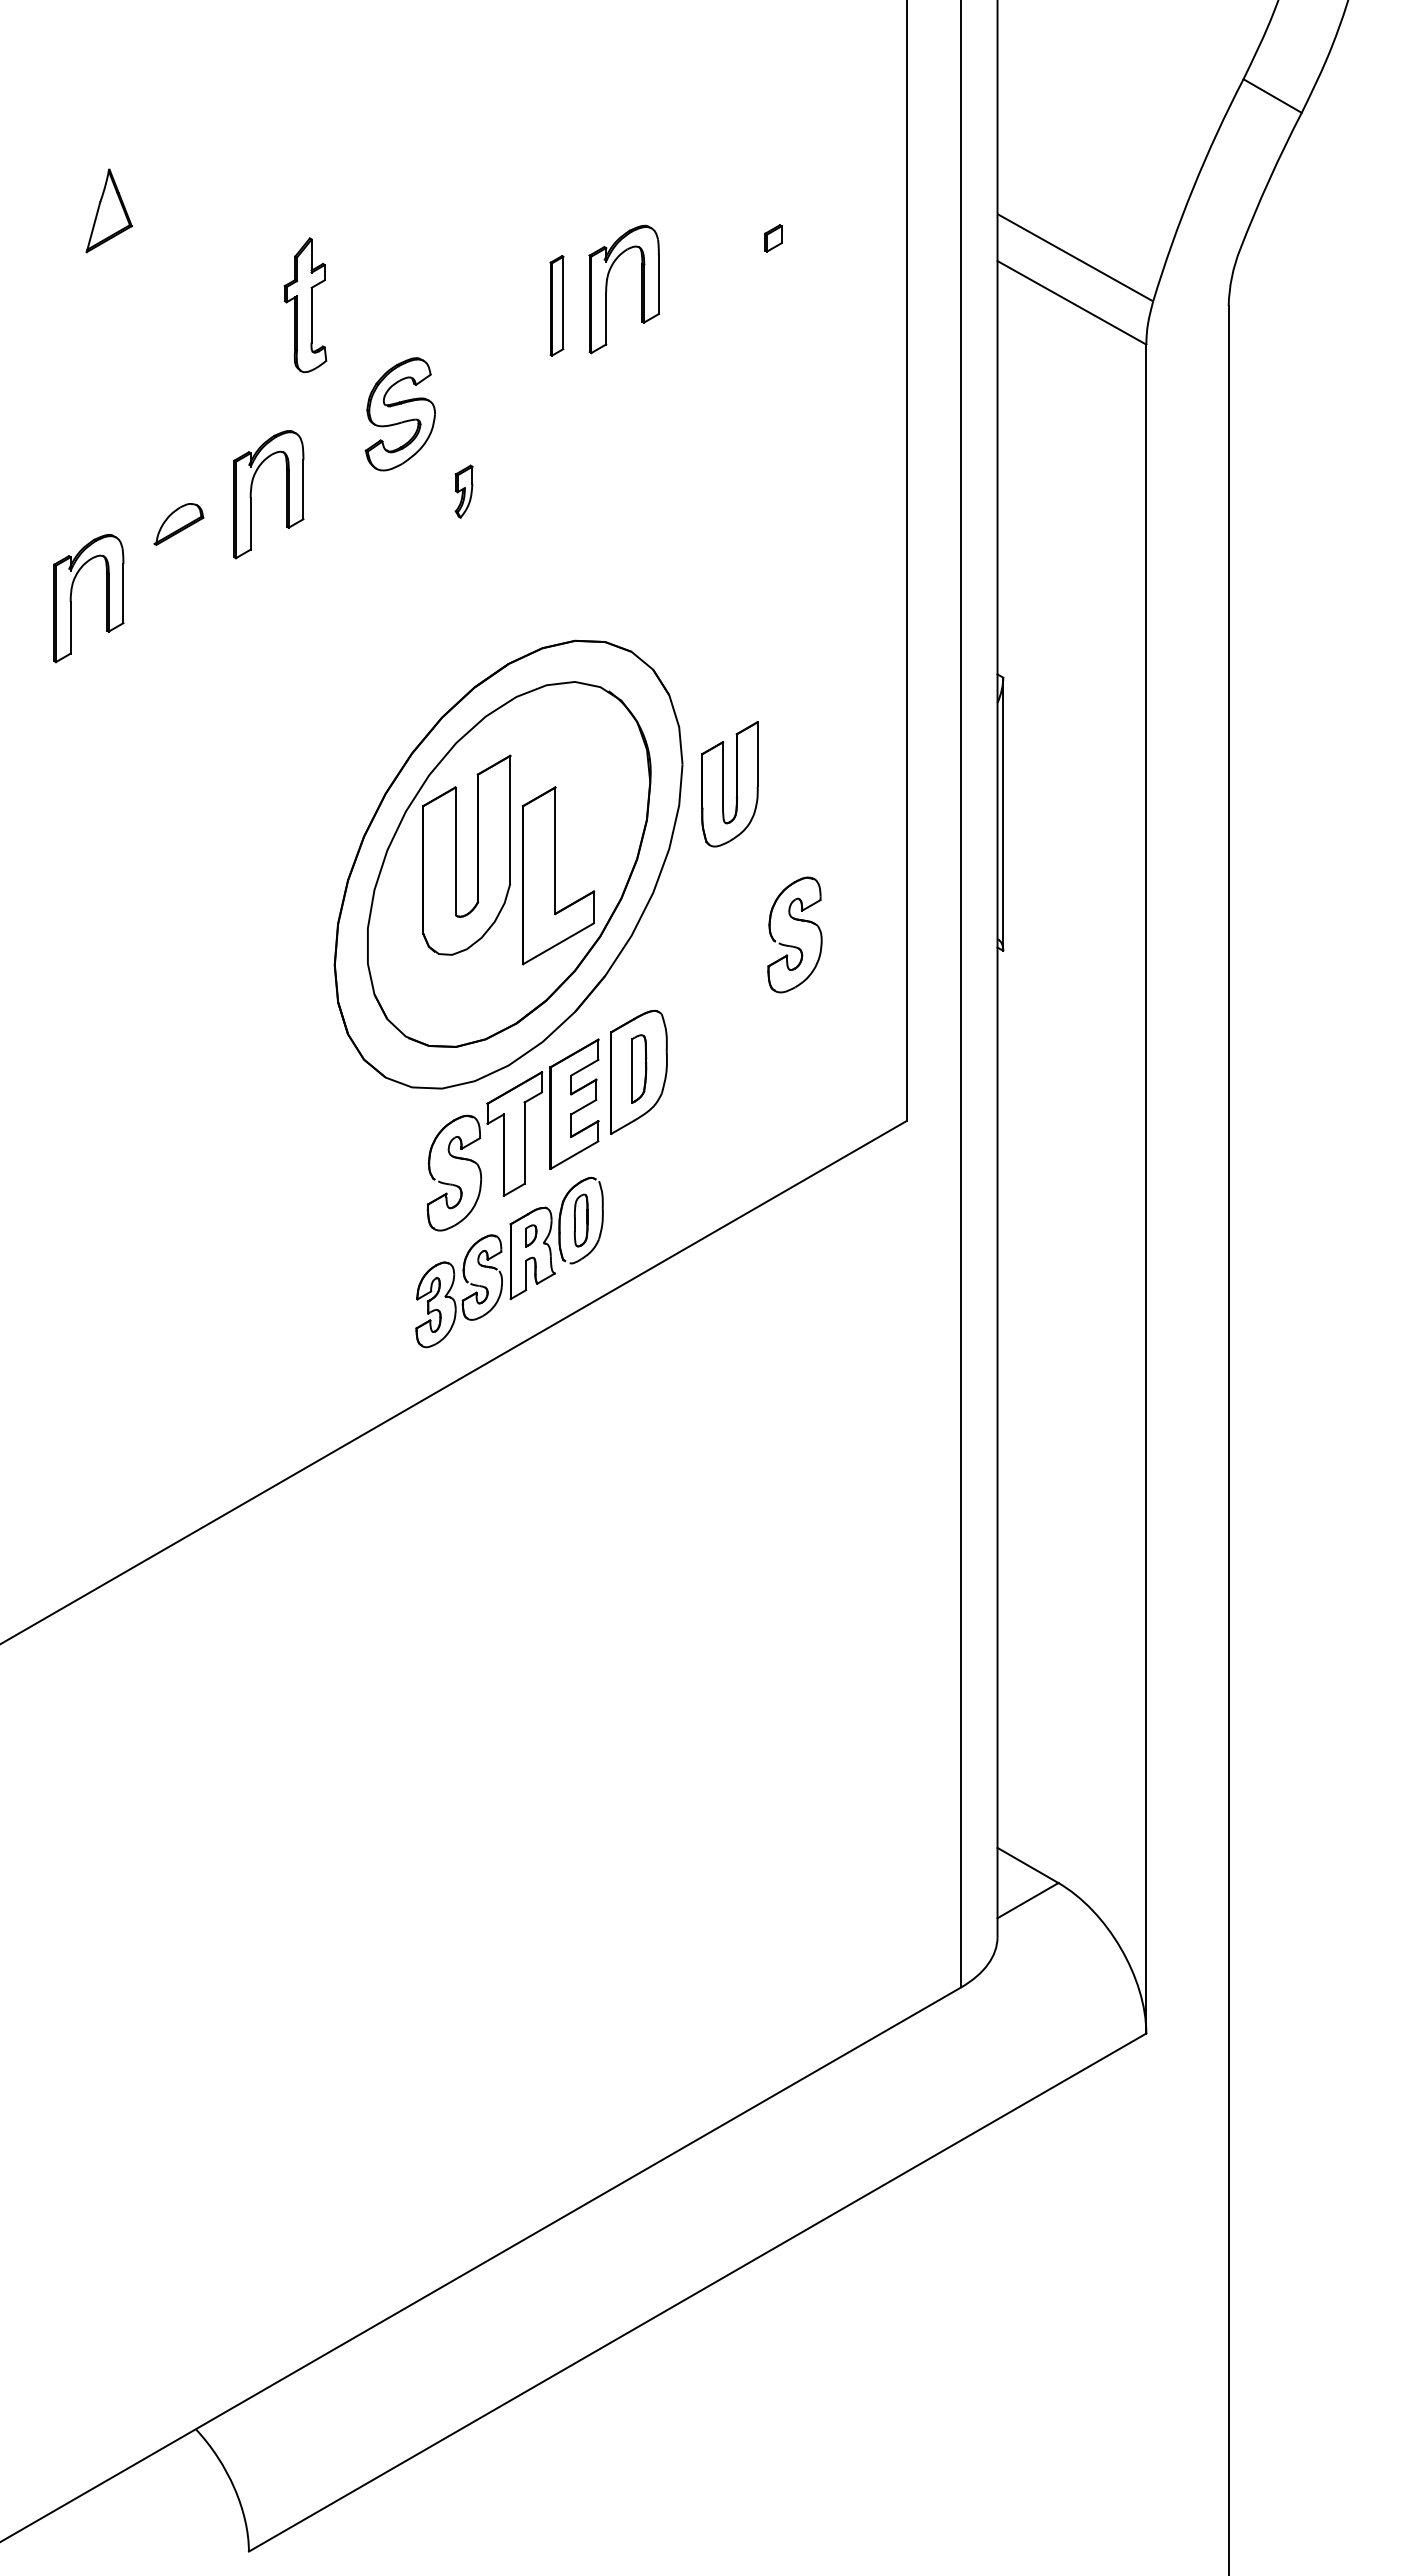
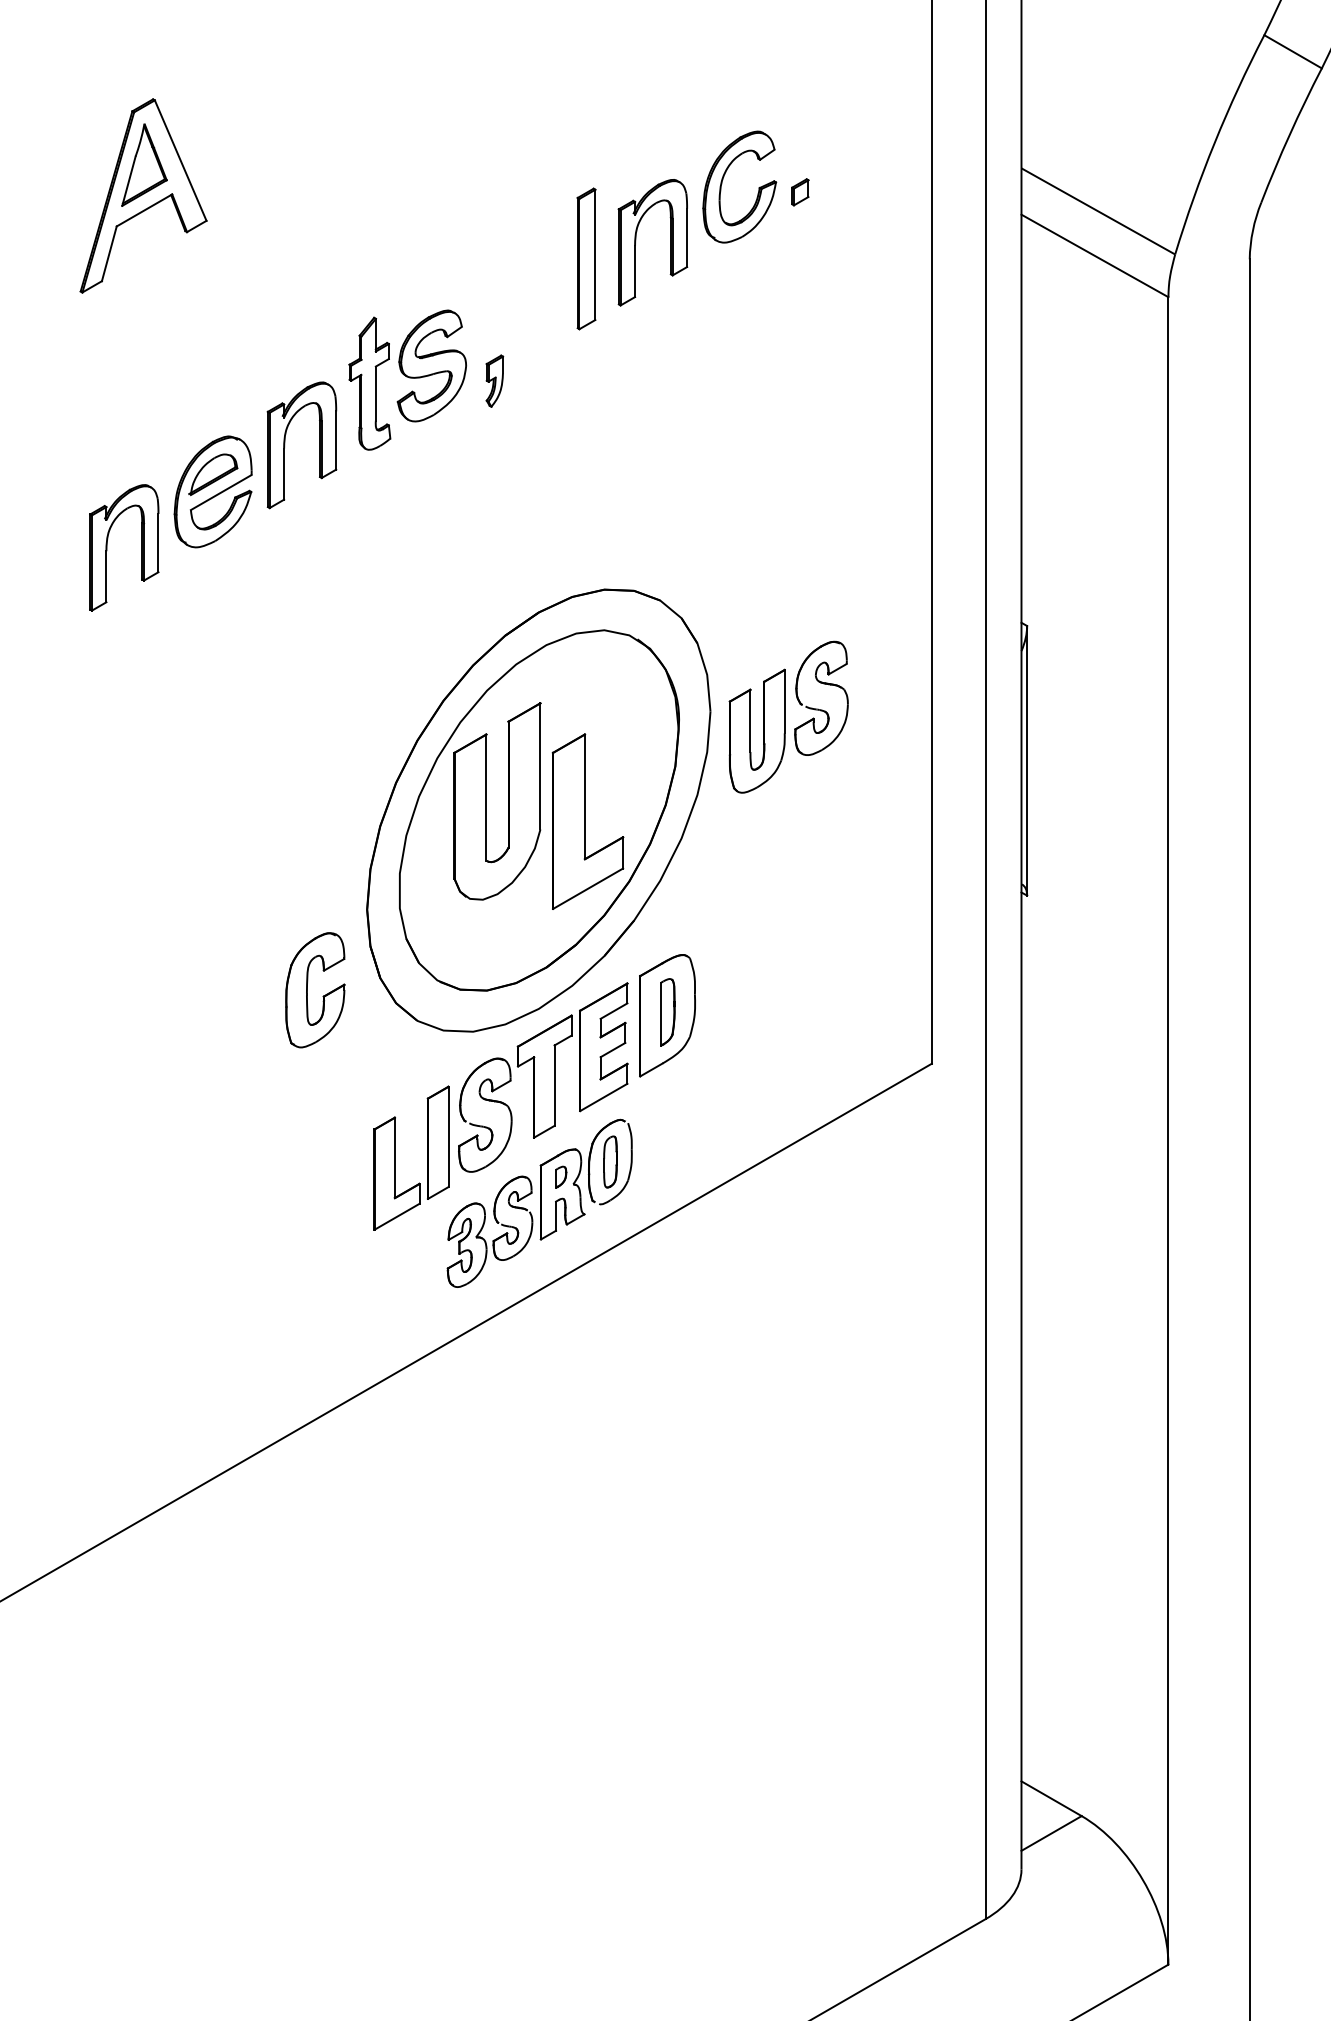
part: (694, 230) -> (722, 184), added
part: (108, 241) -> (143, 195), added
part: (305, 305) -> (369, 383), moved
part: (556, 305) -> (586, 258), size x1.43
part: (463, 491) -> (494, 381), moved
part: (178, 541) -> (212, 491), added
part: (793, 945) -> (820, 708), moved
part: (274, 1046) -> (307, 990), added
part: (363, 1216) -> (395, 1158), added

